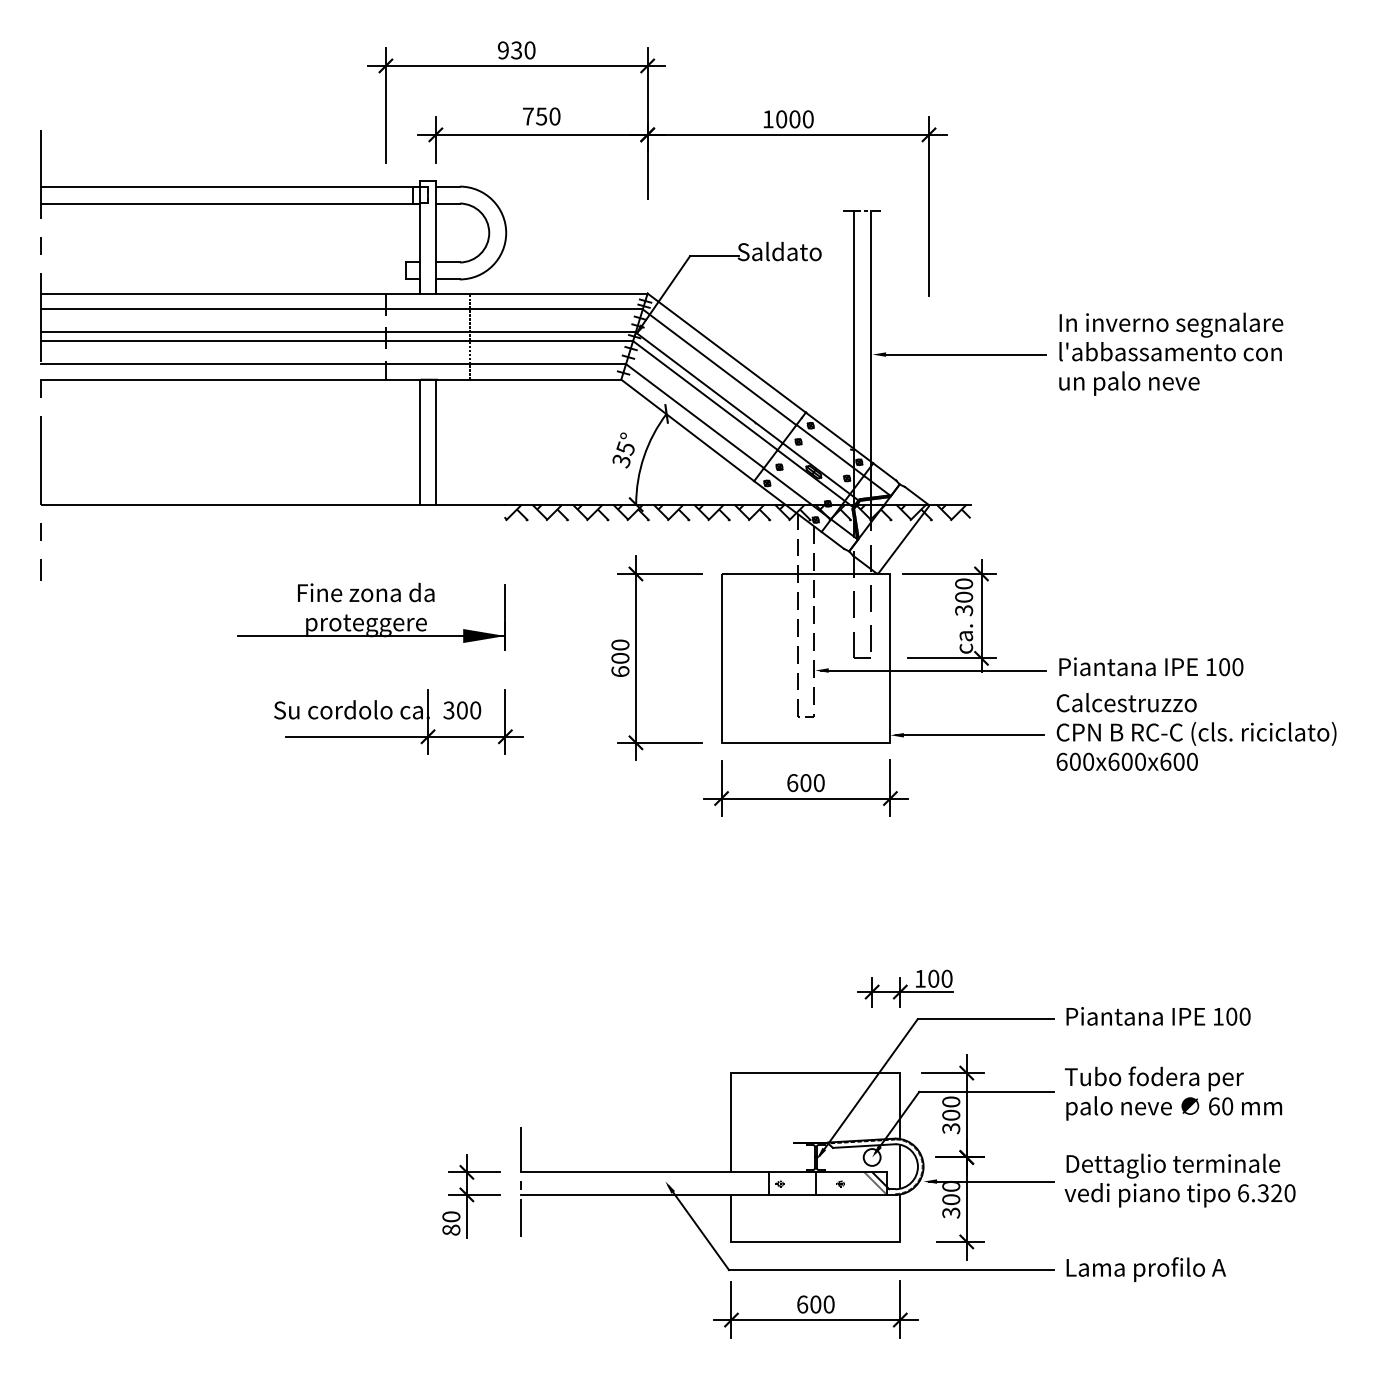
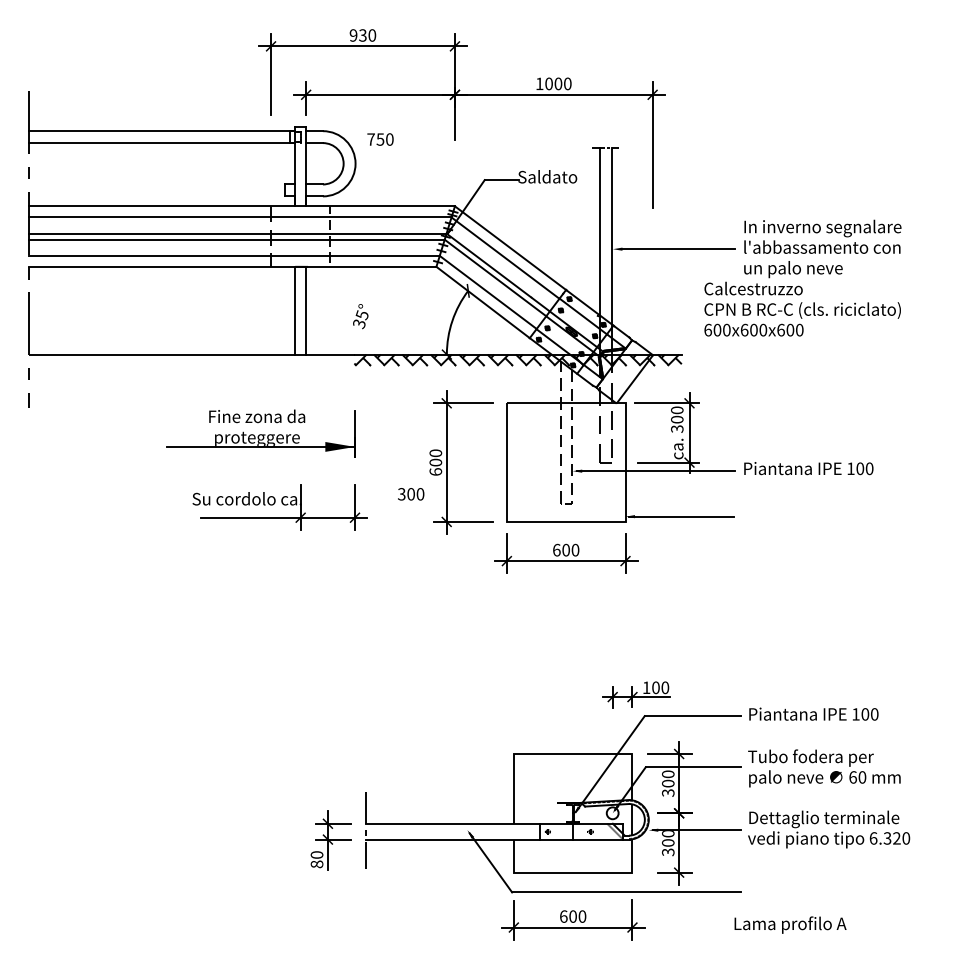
text: (541, 116) -> (380, 139), moved
text: (623, 450) -> (360, 316), moved
text: (462, 710) -> (411, 494), moved
text: (1196, 731) -> (802, 308), moved
text: (1145, 1269) -> (789, 925), moved

